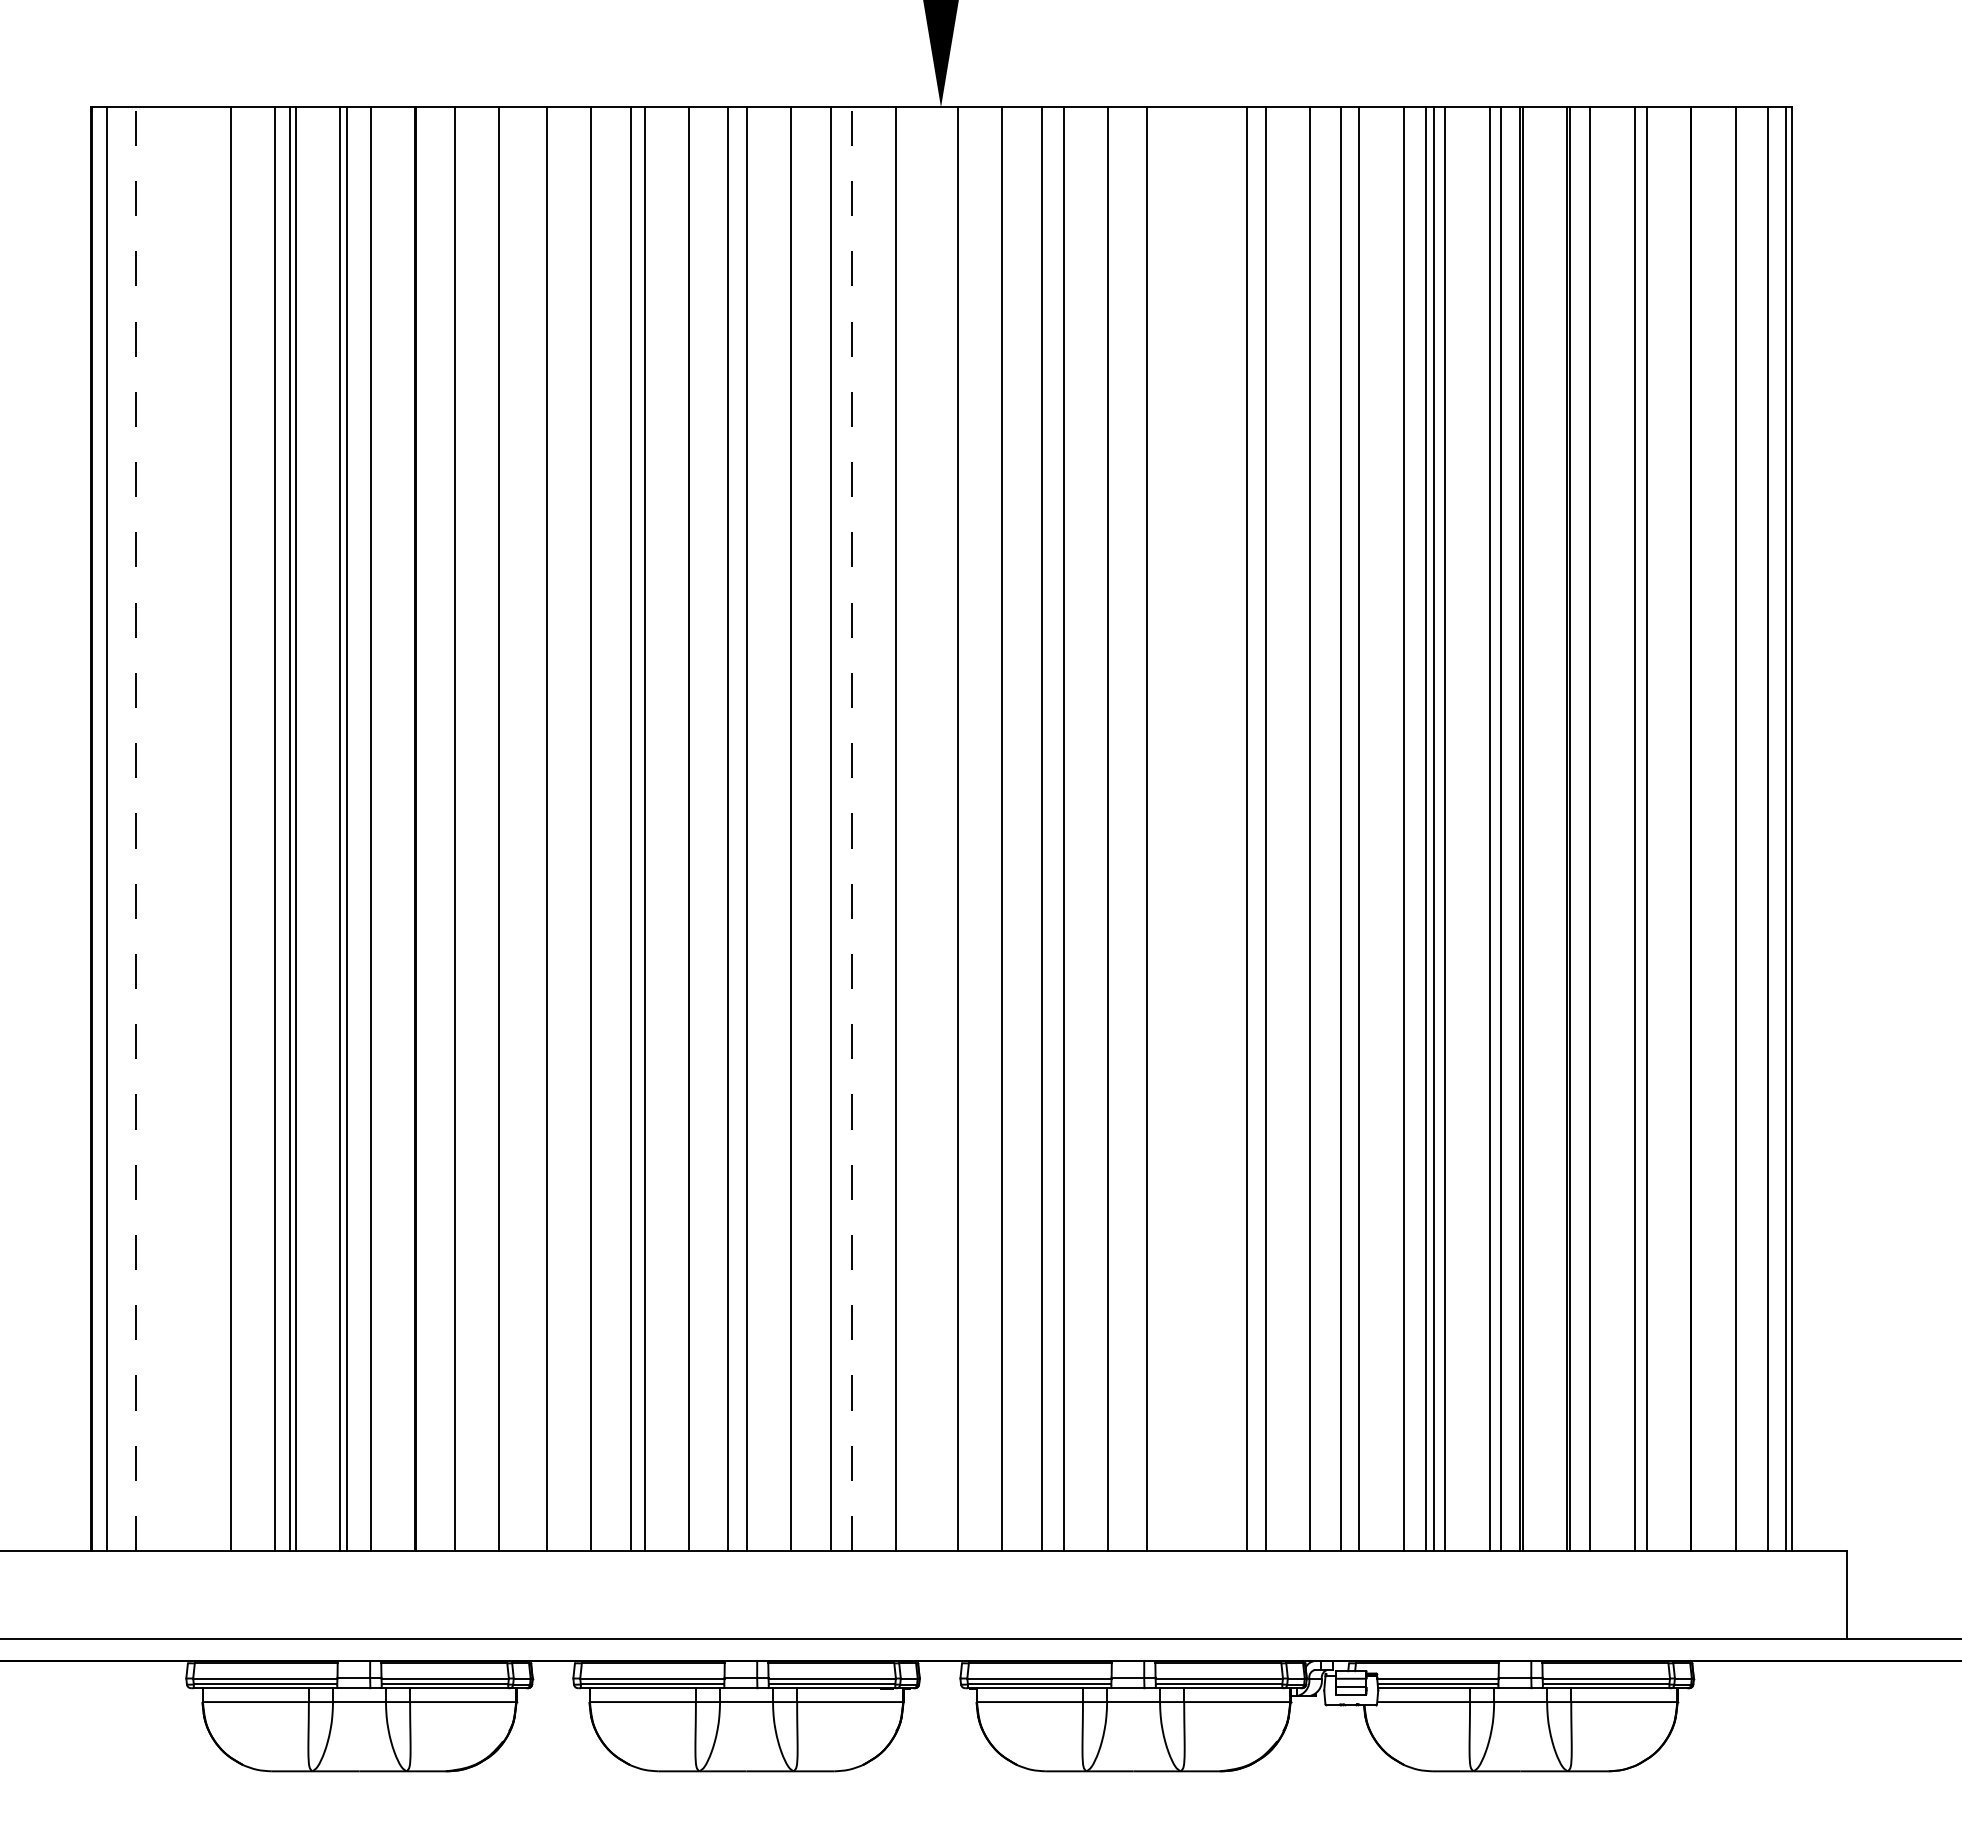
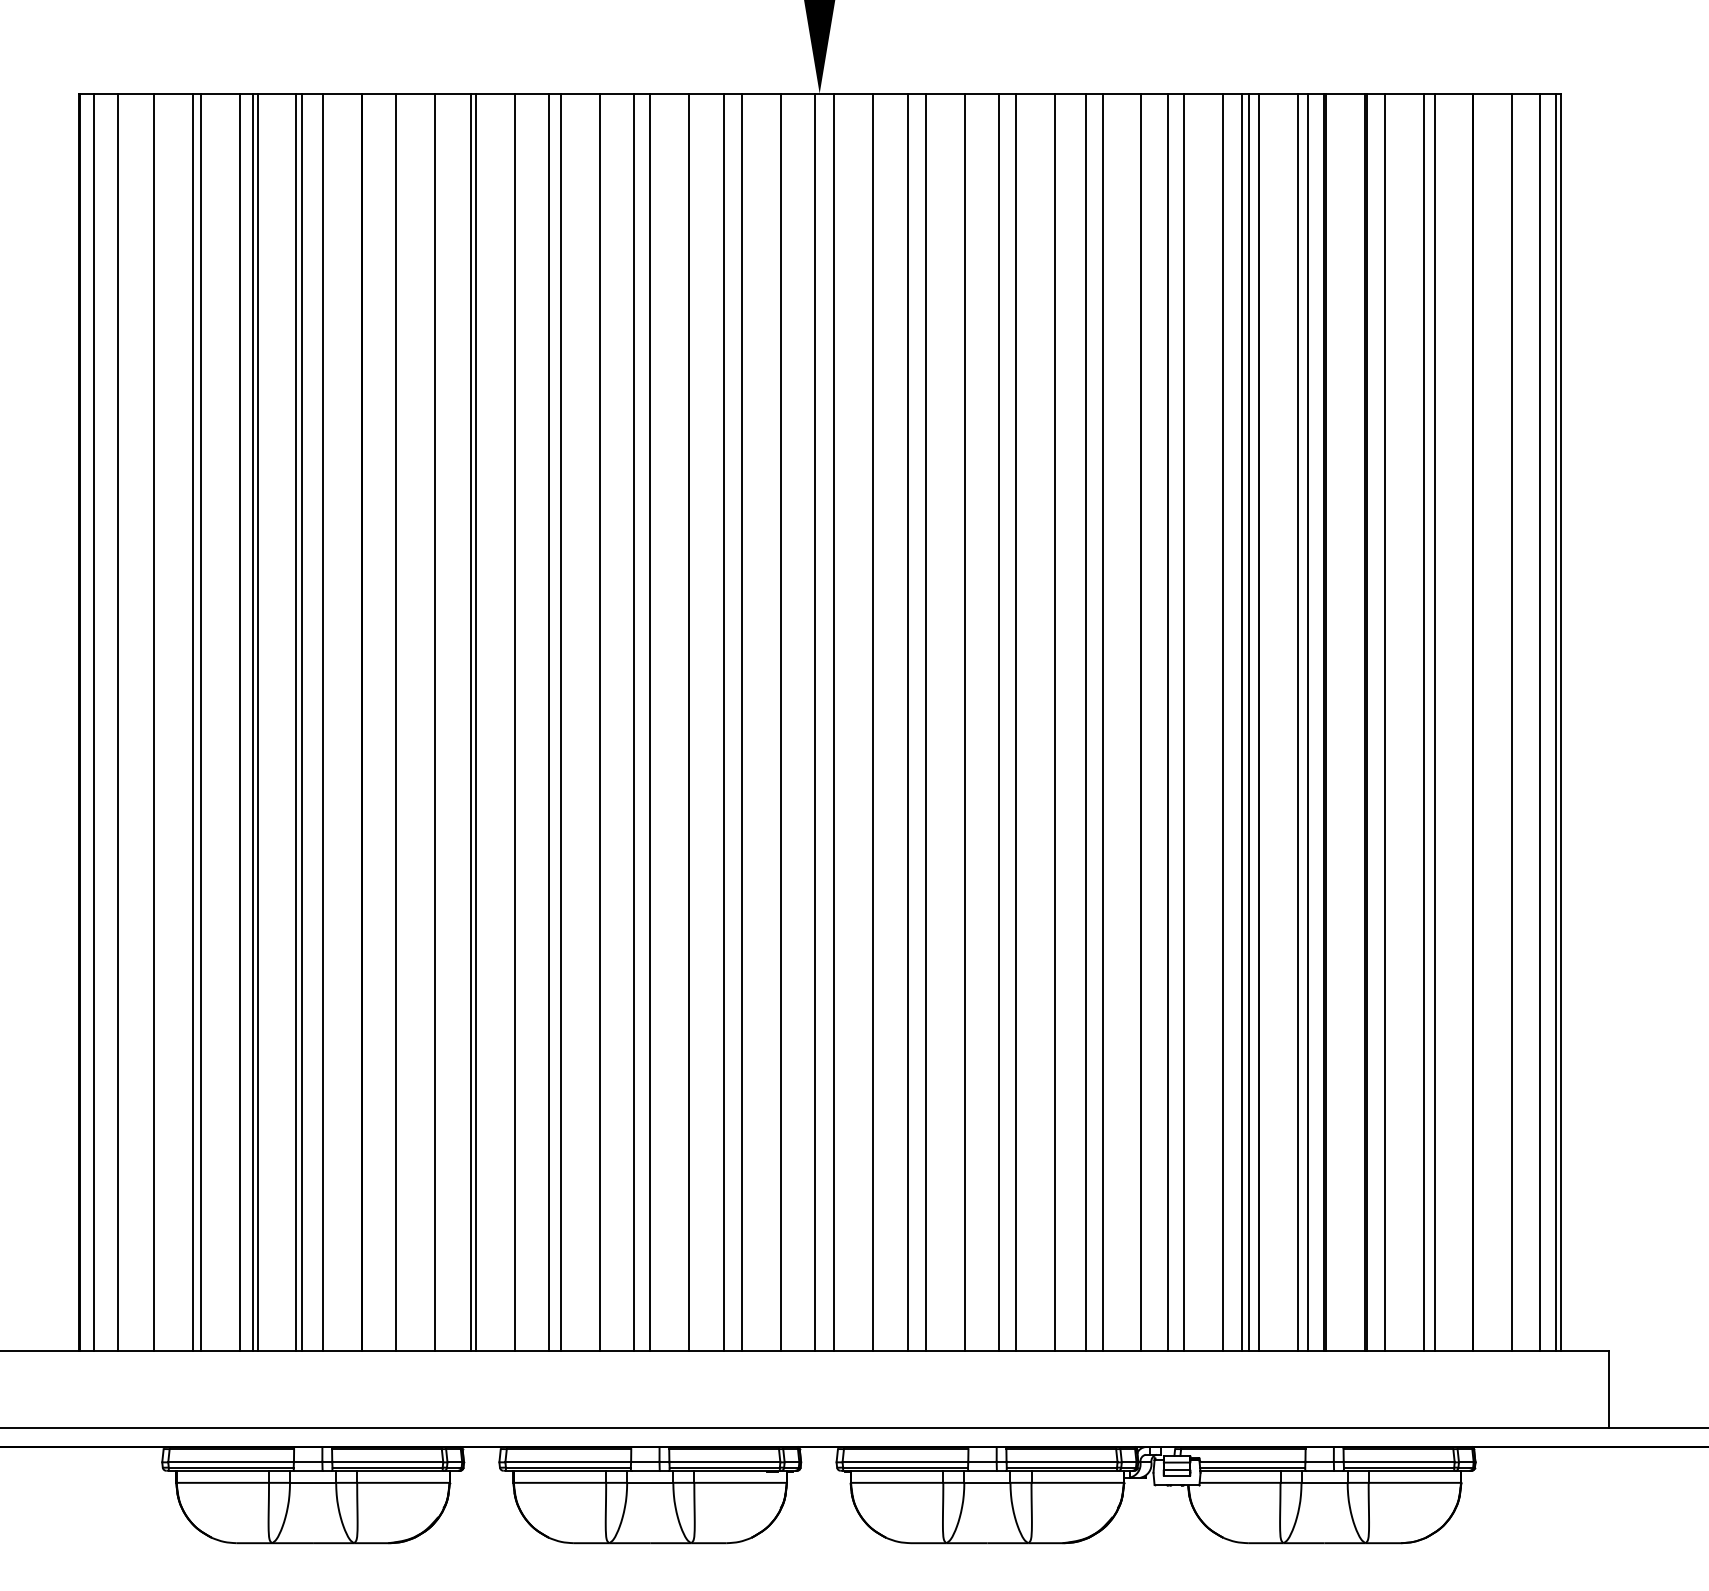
line: (136, 829) -> (118, 722), dashed -> solid
line: (177, 829) -> (154, 722), added
line: (221, 829) -> (192, 722), added
line: (540, 829) -> (470, 722), added
line: (851, 829) -> (741, 722), dashed -> solid
line: (936, 829) -> (815, 722), added
line: (1166, 829) -> (1016, 722), added
line: (1211, 829) -> (1055, 722), added

